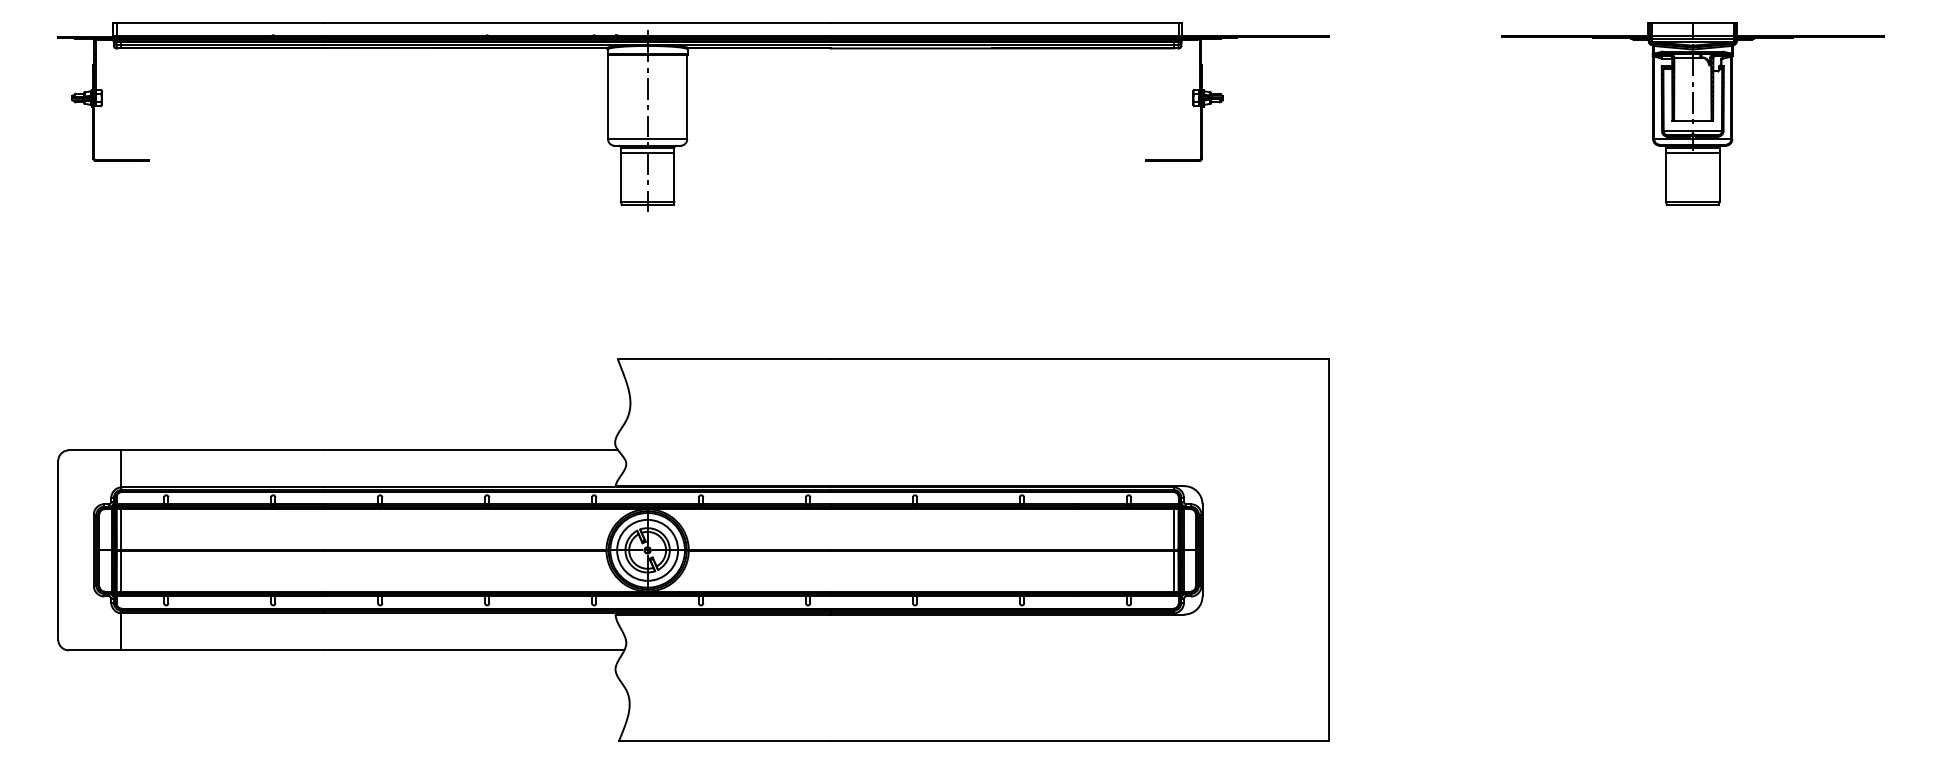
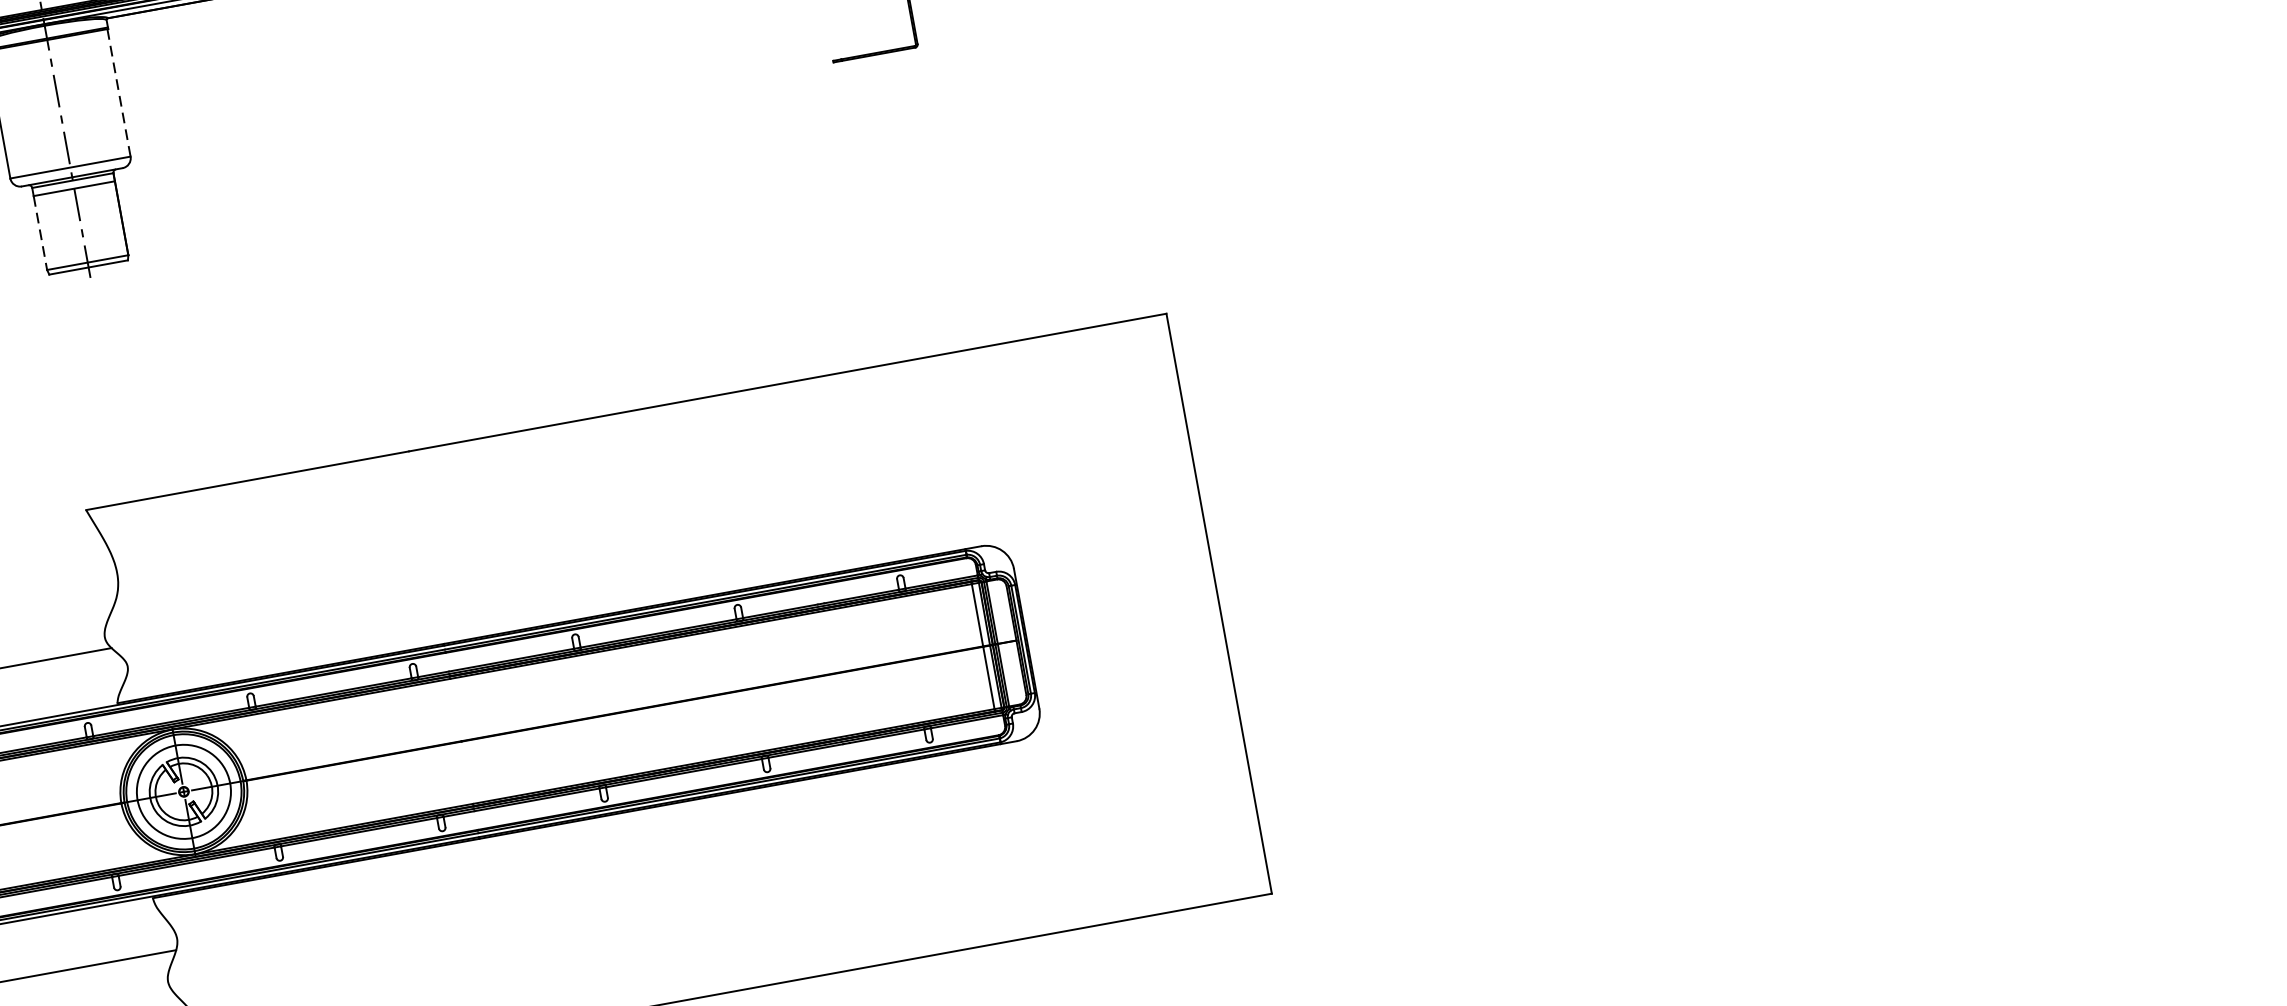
line: (687, 97) -> (119, 93), solid -> dashed
line: (620, 178) -> (40, 234), solid -> dashed

